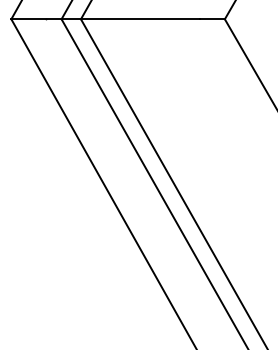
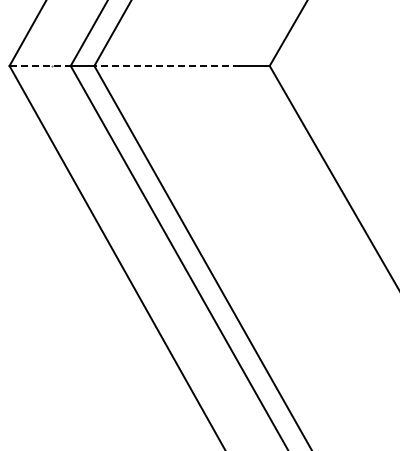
line: (36, 18) -> (40, 65), solid -> dashed
line: (140, 18) -> (167, 65), solid -> dashed

